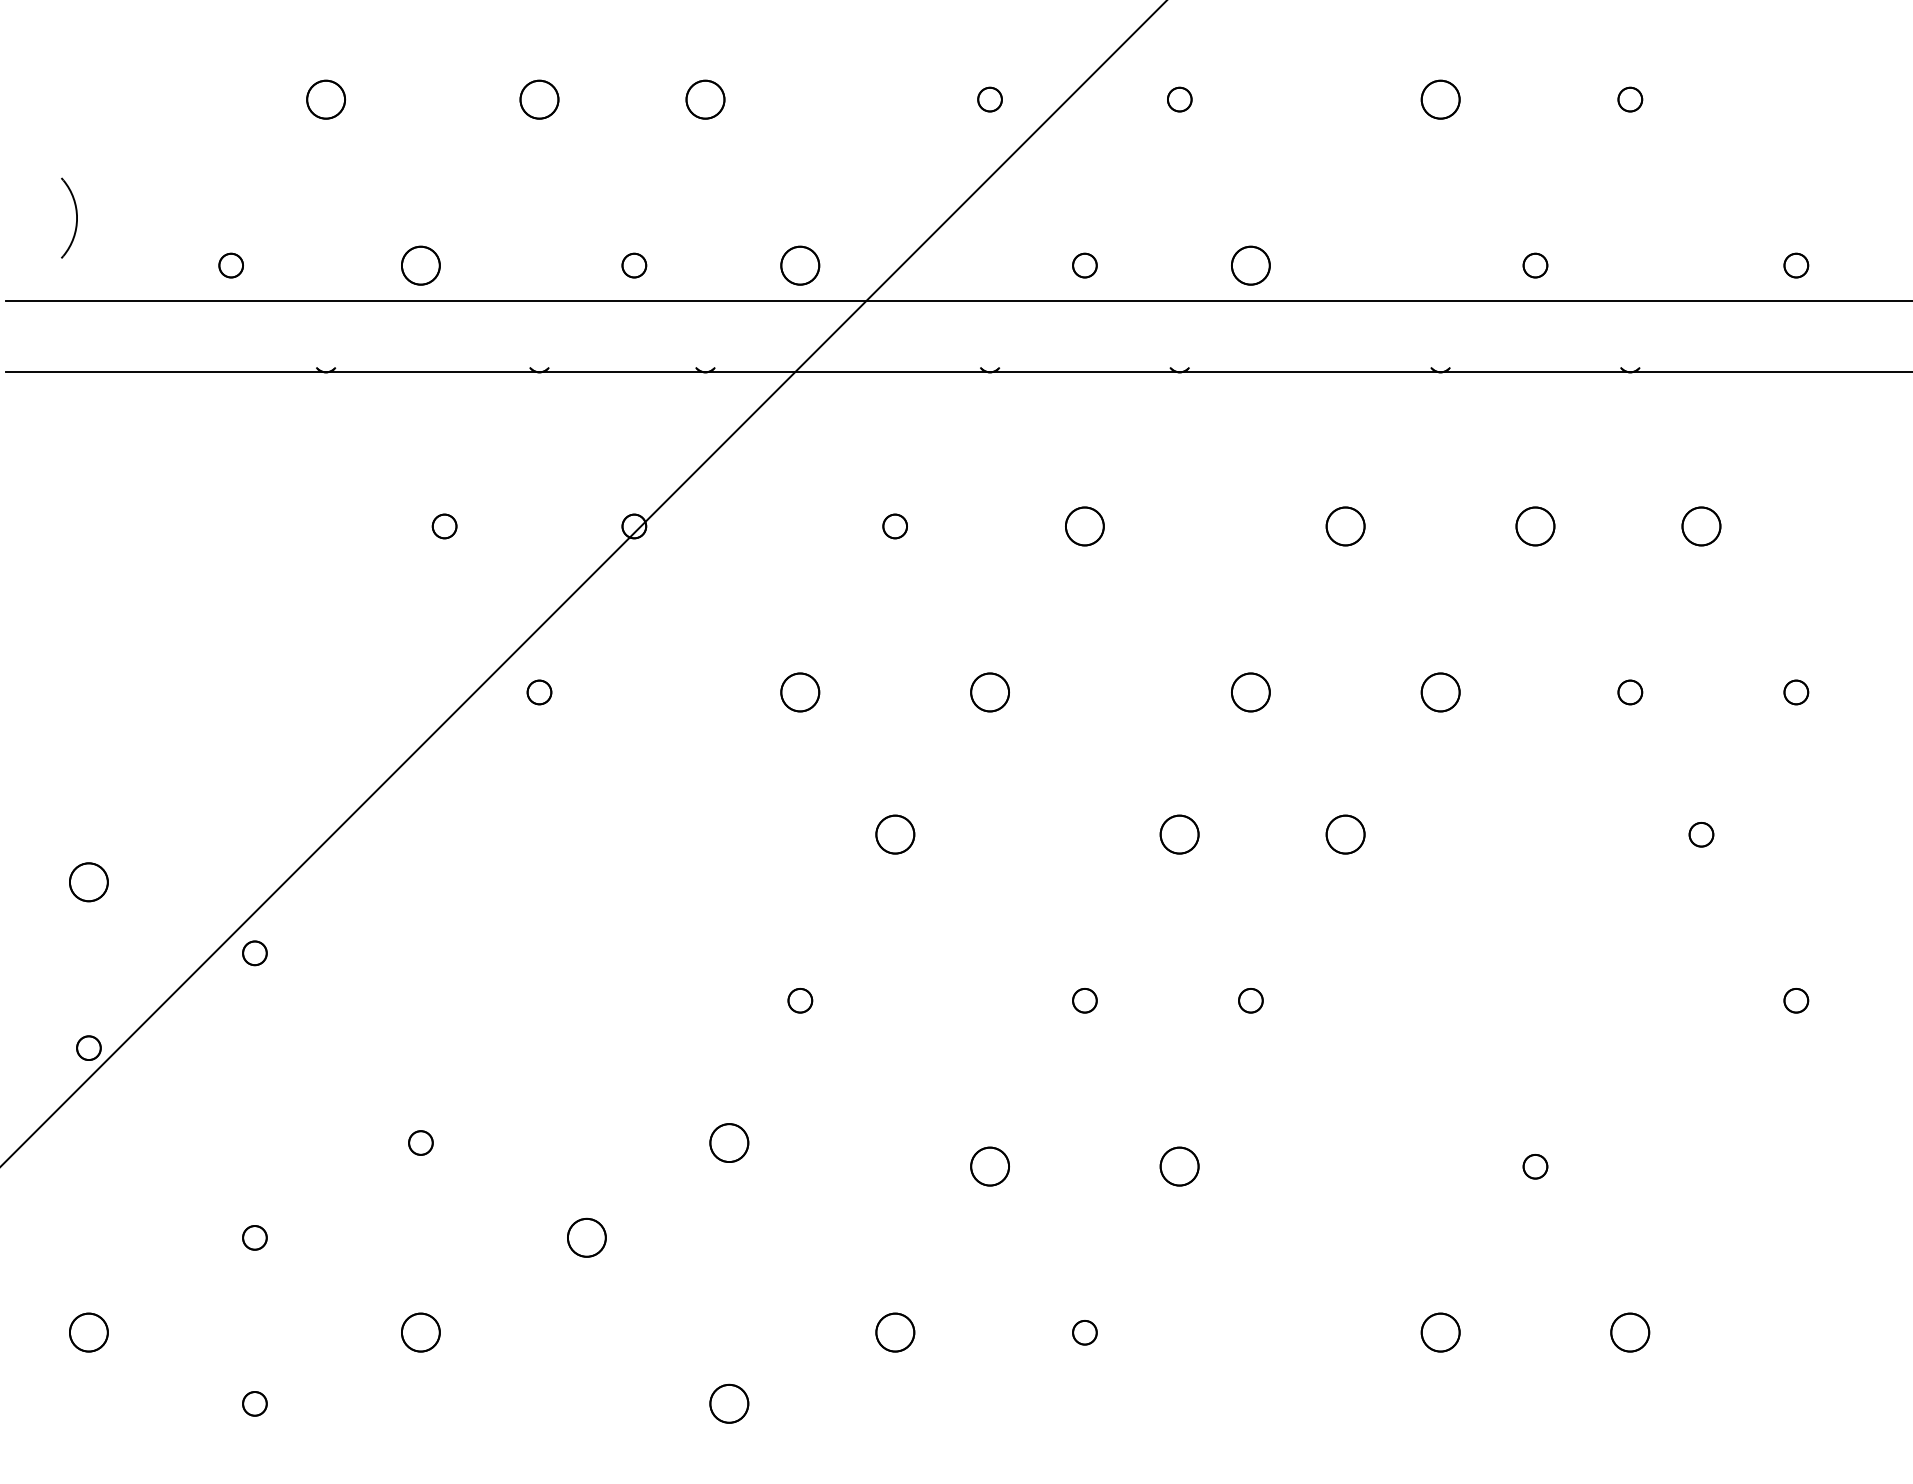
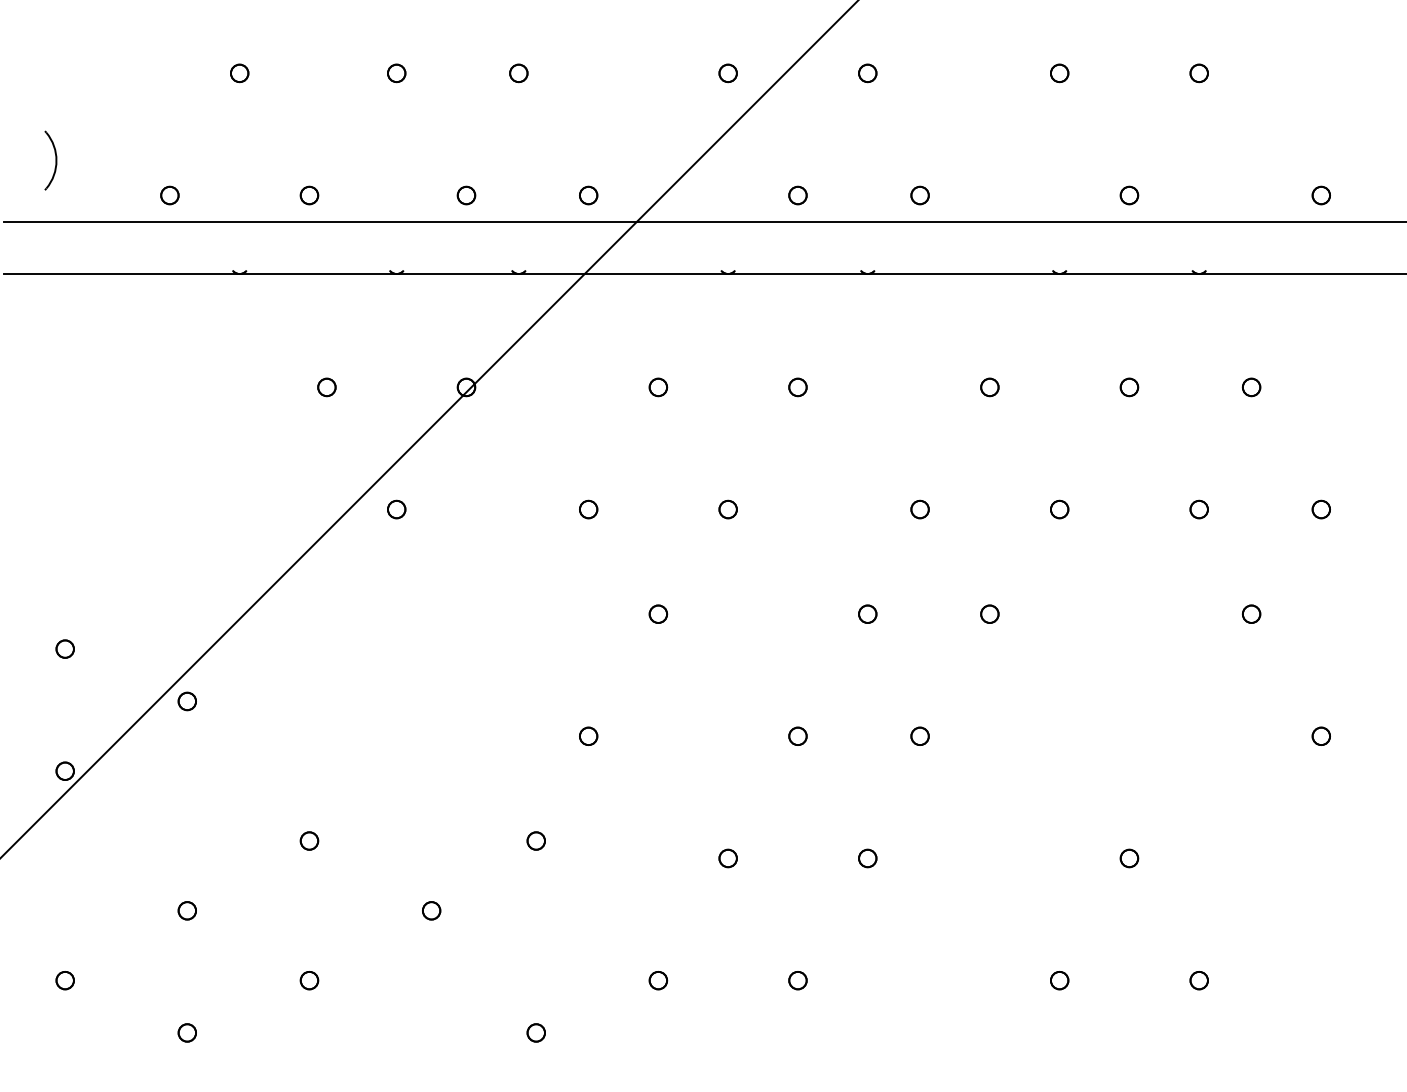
part: (325, 99) -> (239, 73), size x0.62
part: (539, 99) -> (396, 73), size x0.62
part: (705, 99) -> (518, 73), size x0.62
part: (1440, 99) -> (1059, 73), size x0.62
part: (420, 265) -> (309, 195), size x0.62
part: (800, 265) -> (588, 195), size x0.62
part: (1250, 265) -> (919, 195), size x0.62
part: (1084, 526) -> (797, 387), size x0.62
part: (1345, 526) -> (989, 387), size x0.62
part: (1535, 526) -> (1129, 387), size x0.62
part: (1701, 526) -> (1251, 387), size x0.62
part: (800, 692) -> (588, 509), size x0.62
part: (989, 692) -> (727, 509), size x0.62
part: (1250, 692) -> (919, 509), size x0.62
part: (1440, 692) -> (1059, 509), size x0.62
part: (894, 834) -> (657, 614), size x0.62
part: (1179, 834) -> (867, 614), size x0.62
part: (1345, 834) -> (989, 614), size x0.62
part: (88, 881) -> (64, 648), size x0.62
part: (728, 1142) -> (535, 840), size x0.62
part: (989, 1166) -> (727, 858), size x0.62
part: (1179, 1166) -> (867, 858), size x0.62
part: (586, 1237) -> (431, 910), size x0.62
part: (88, 1332) -> (64, 980), size x0.62
part: (420, 1332) -> (309, 980), size x0.62
part: (894, 1332) -> (657, 980), size x0.62
part: (1440, 1332) -> (1059, 980), size x0.62
part: (1630, 1332) -> (1199, 980), size x0.62
part: (728, 1403) -> (535, 1032), size x0.62

